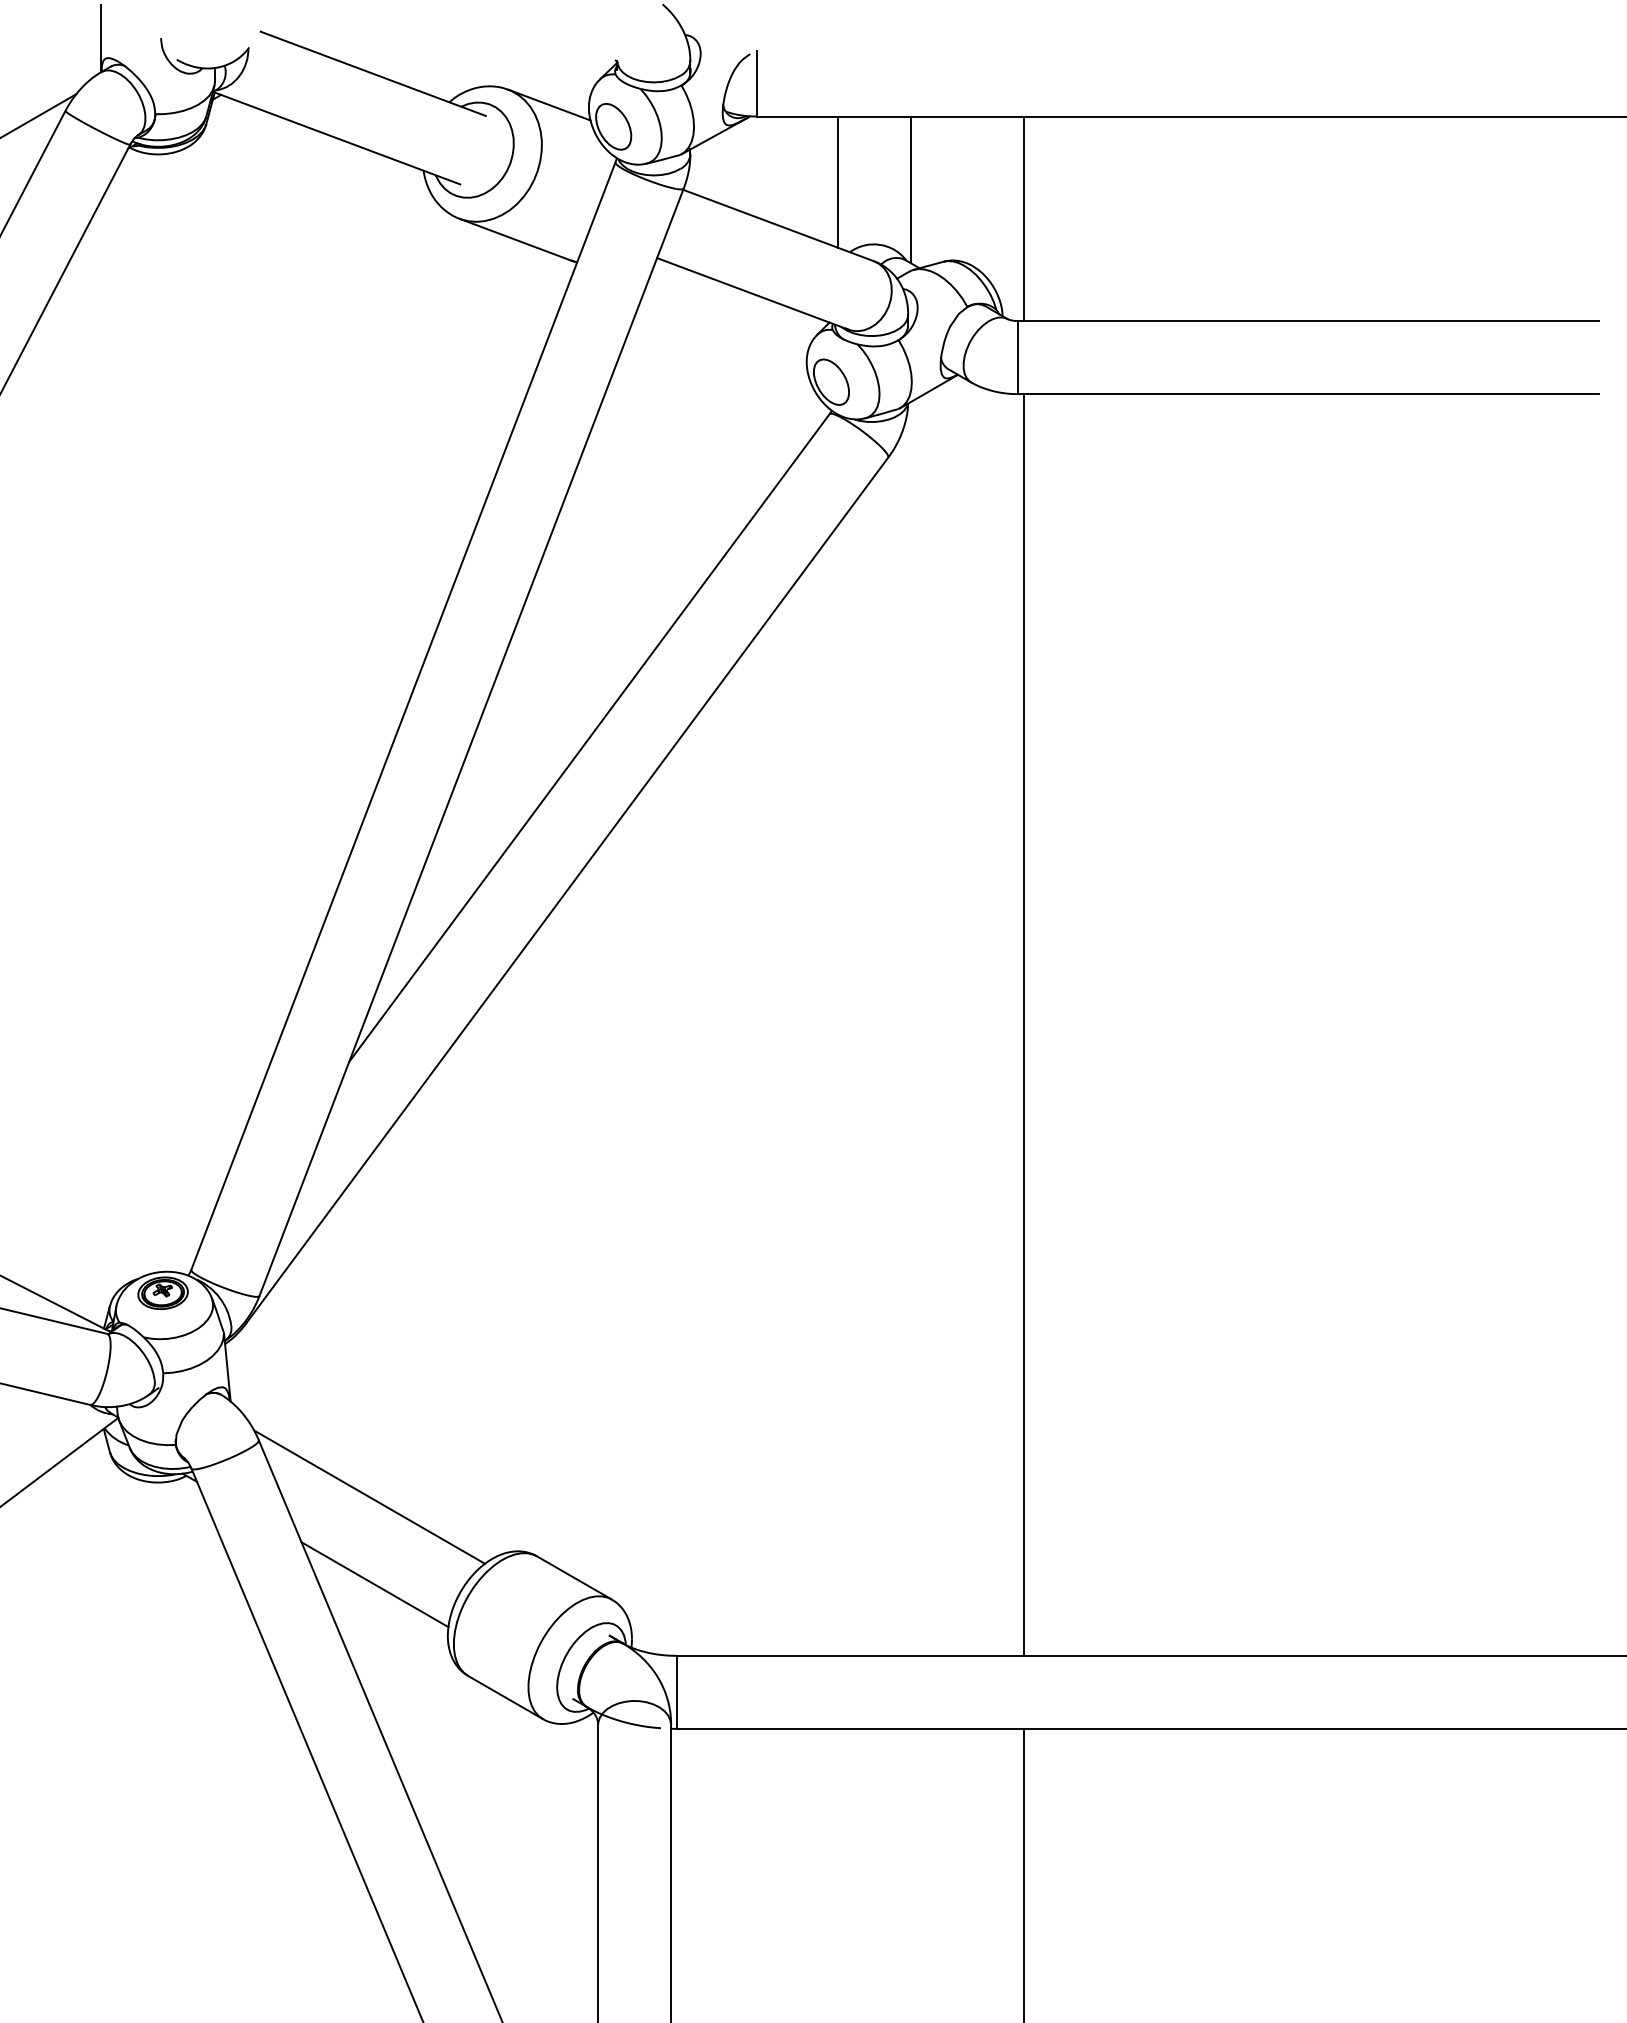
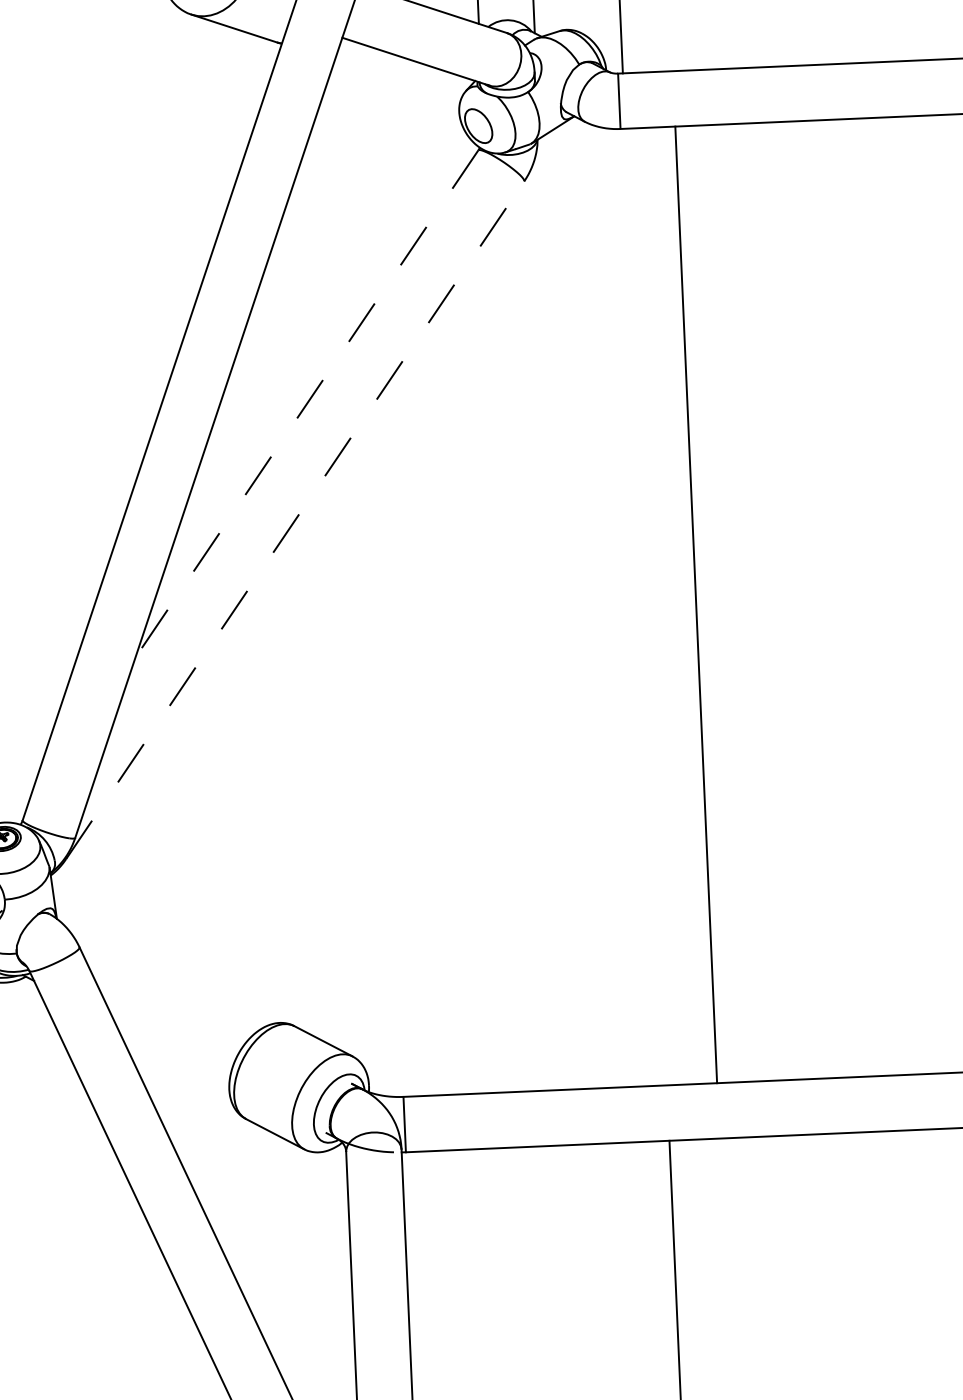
line: (589, 738) -> (307, 404), solid -> dashed
line: (567, 890) -> (295, 520), solid -> dashed
line: (1024, 1024) -> (696, 604), moved
line: (369, 1496) -> (165, 986), removed
line: (374, 1584) -> (172, 1052), removed

